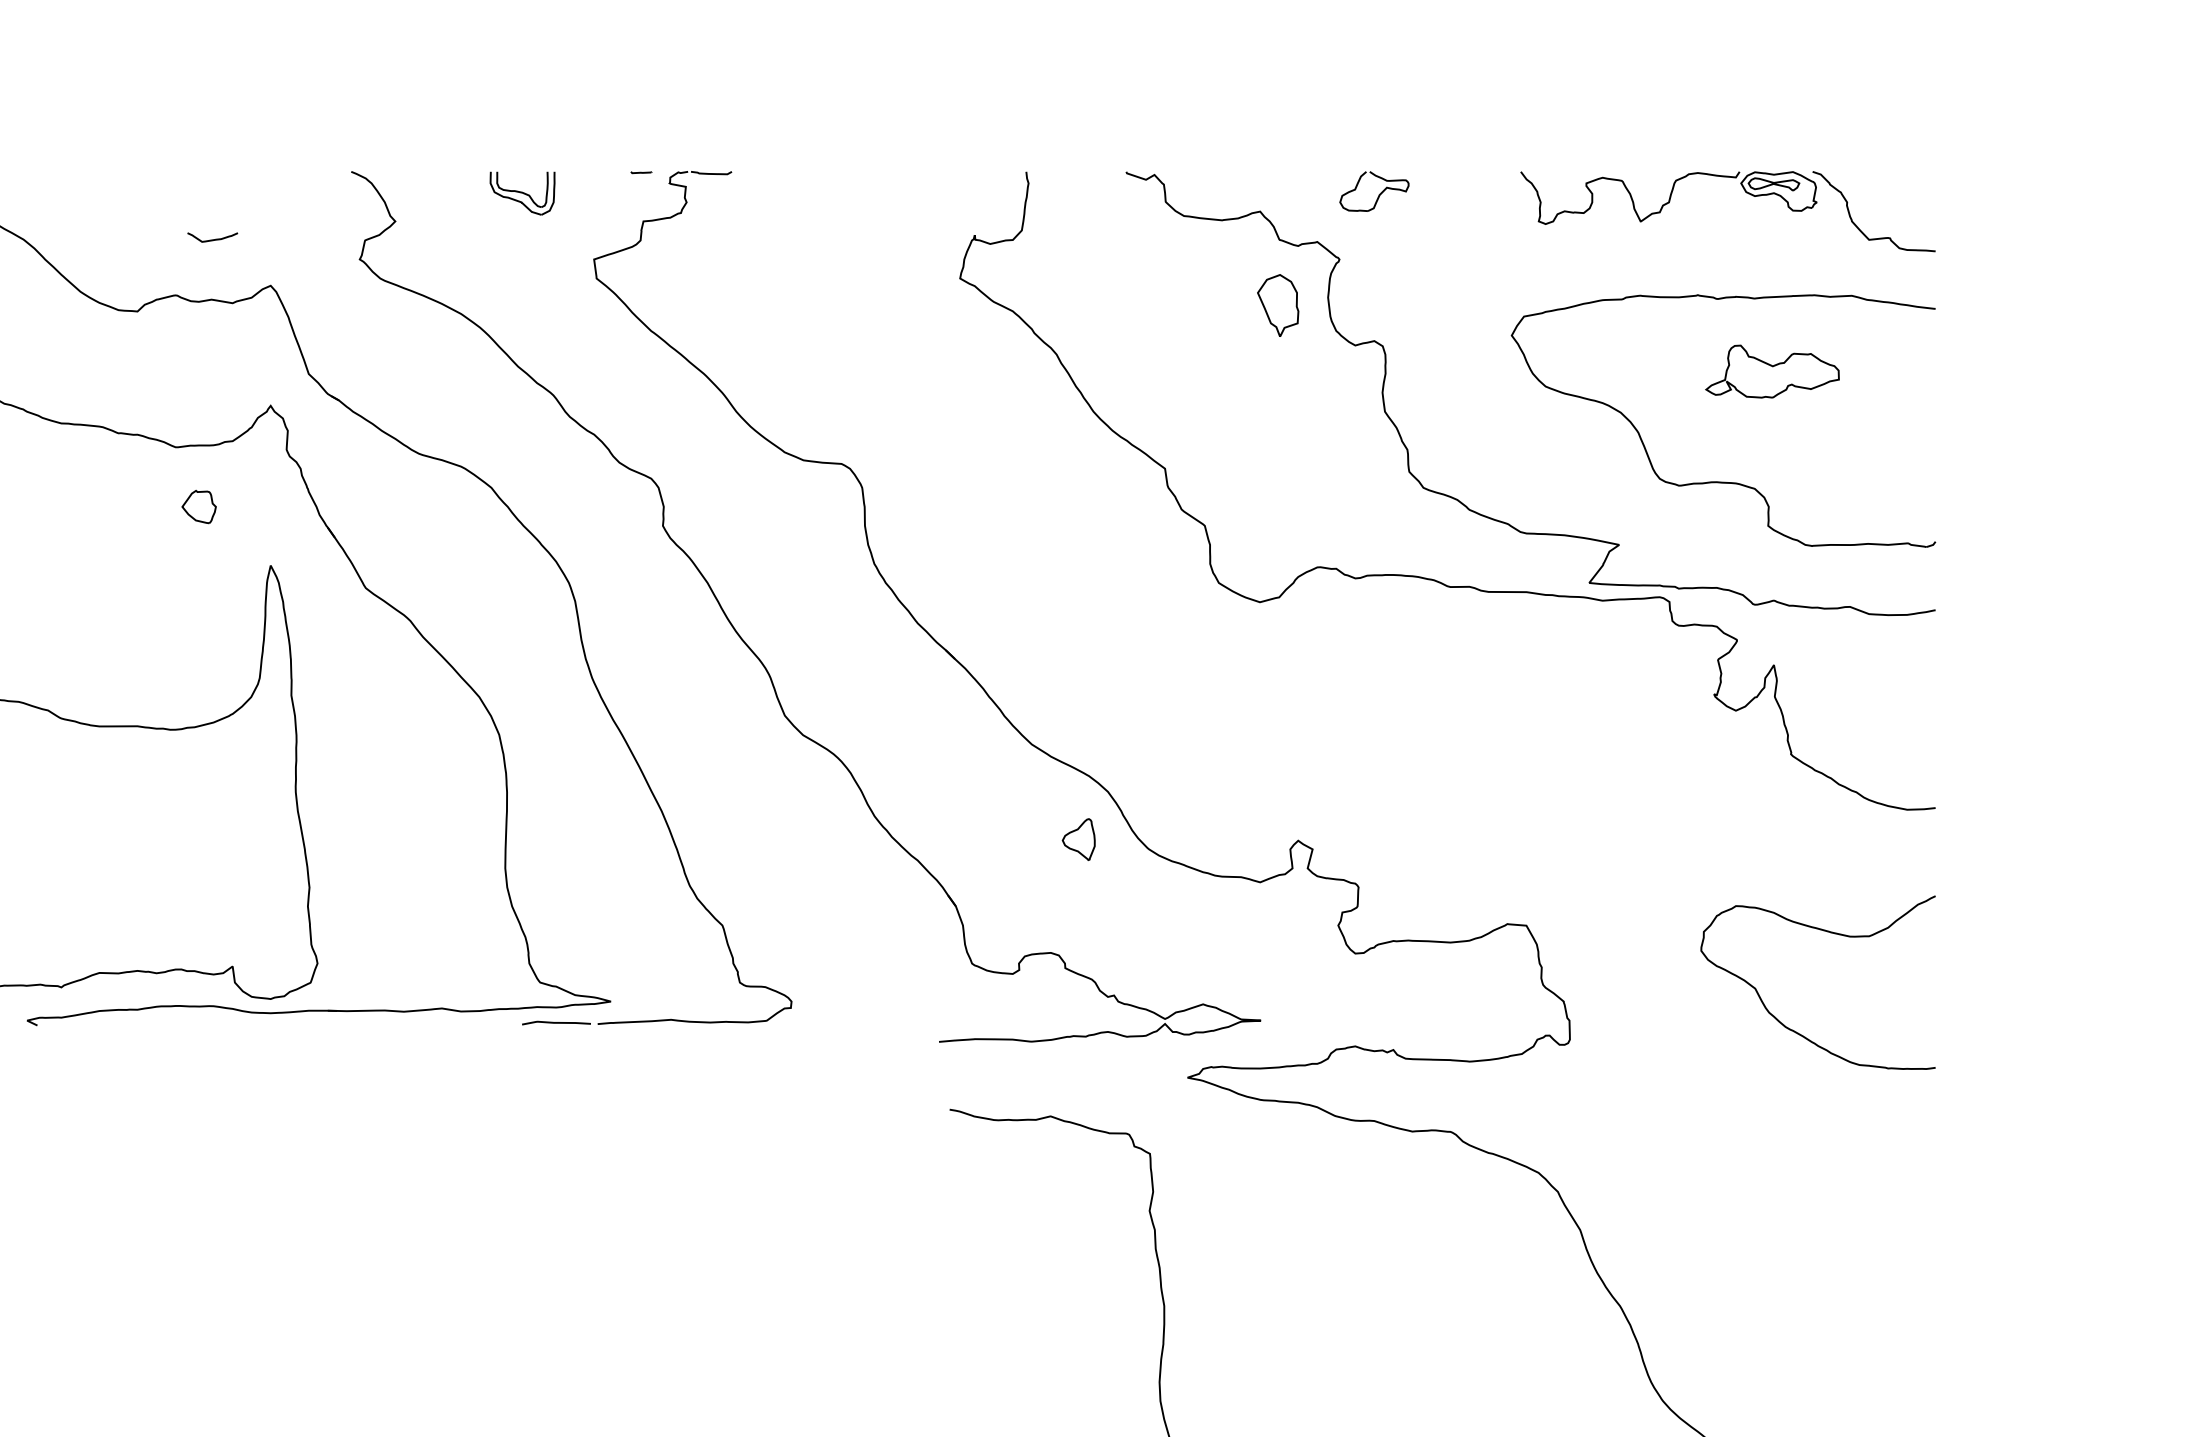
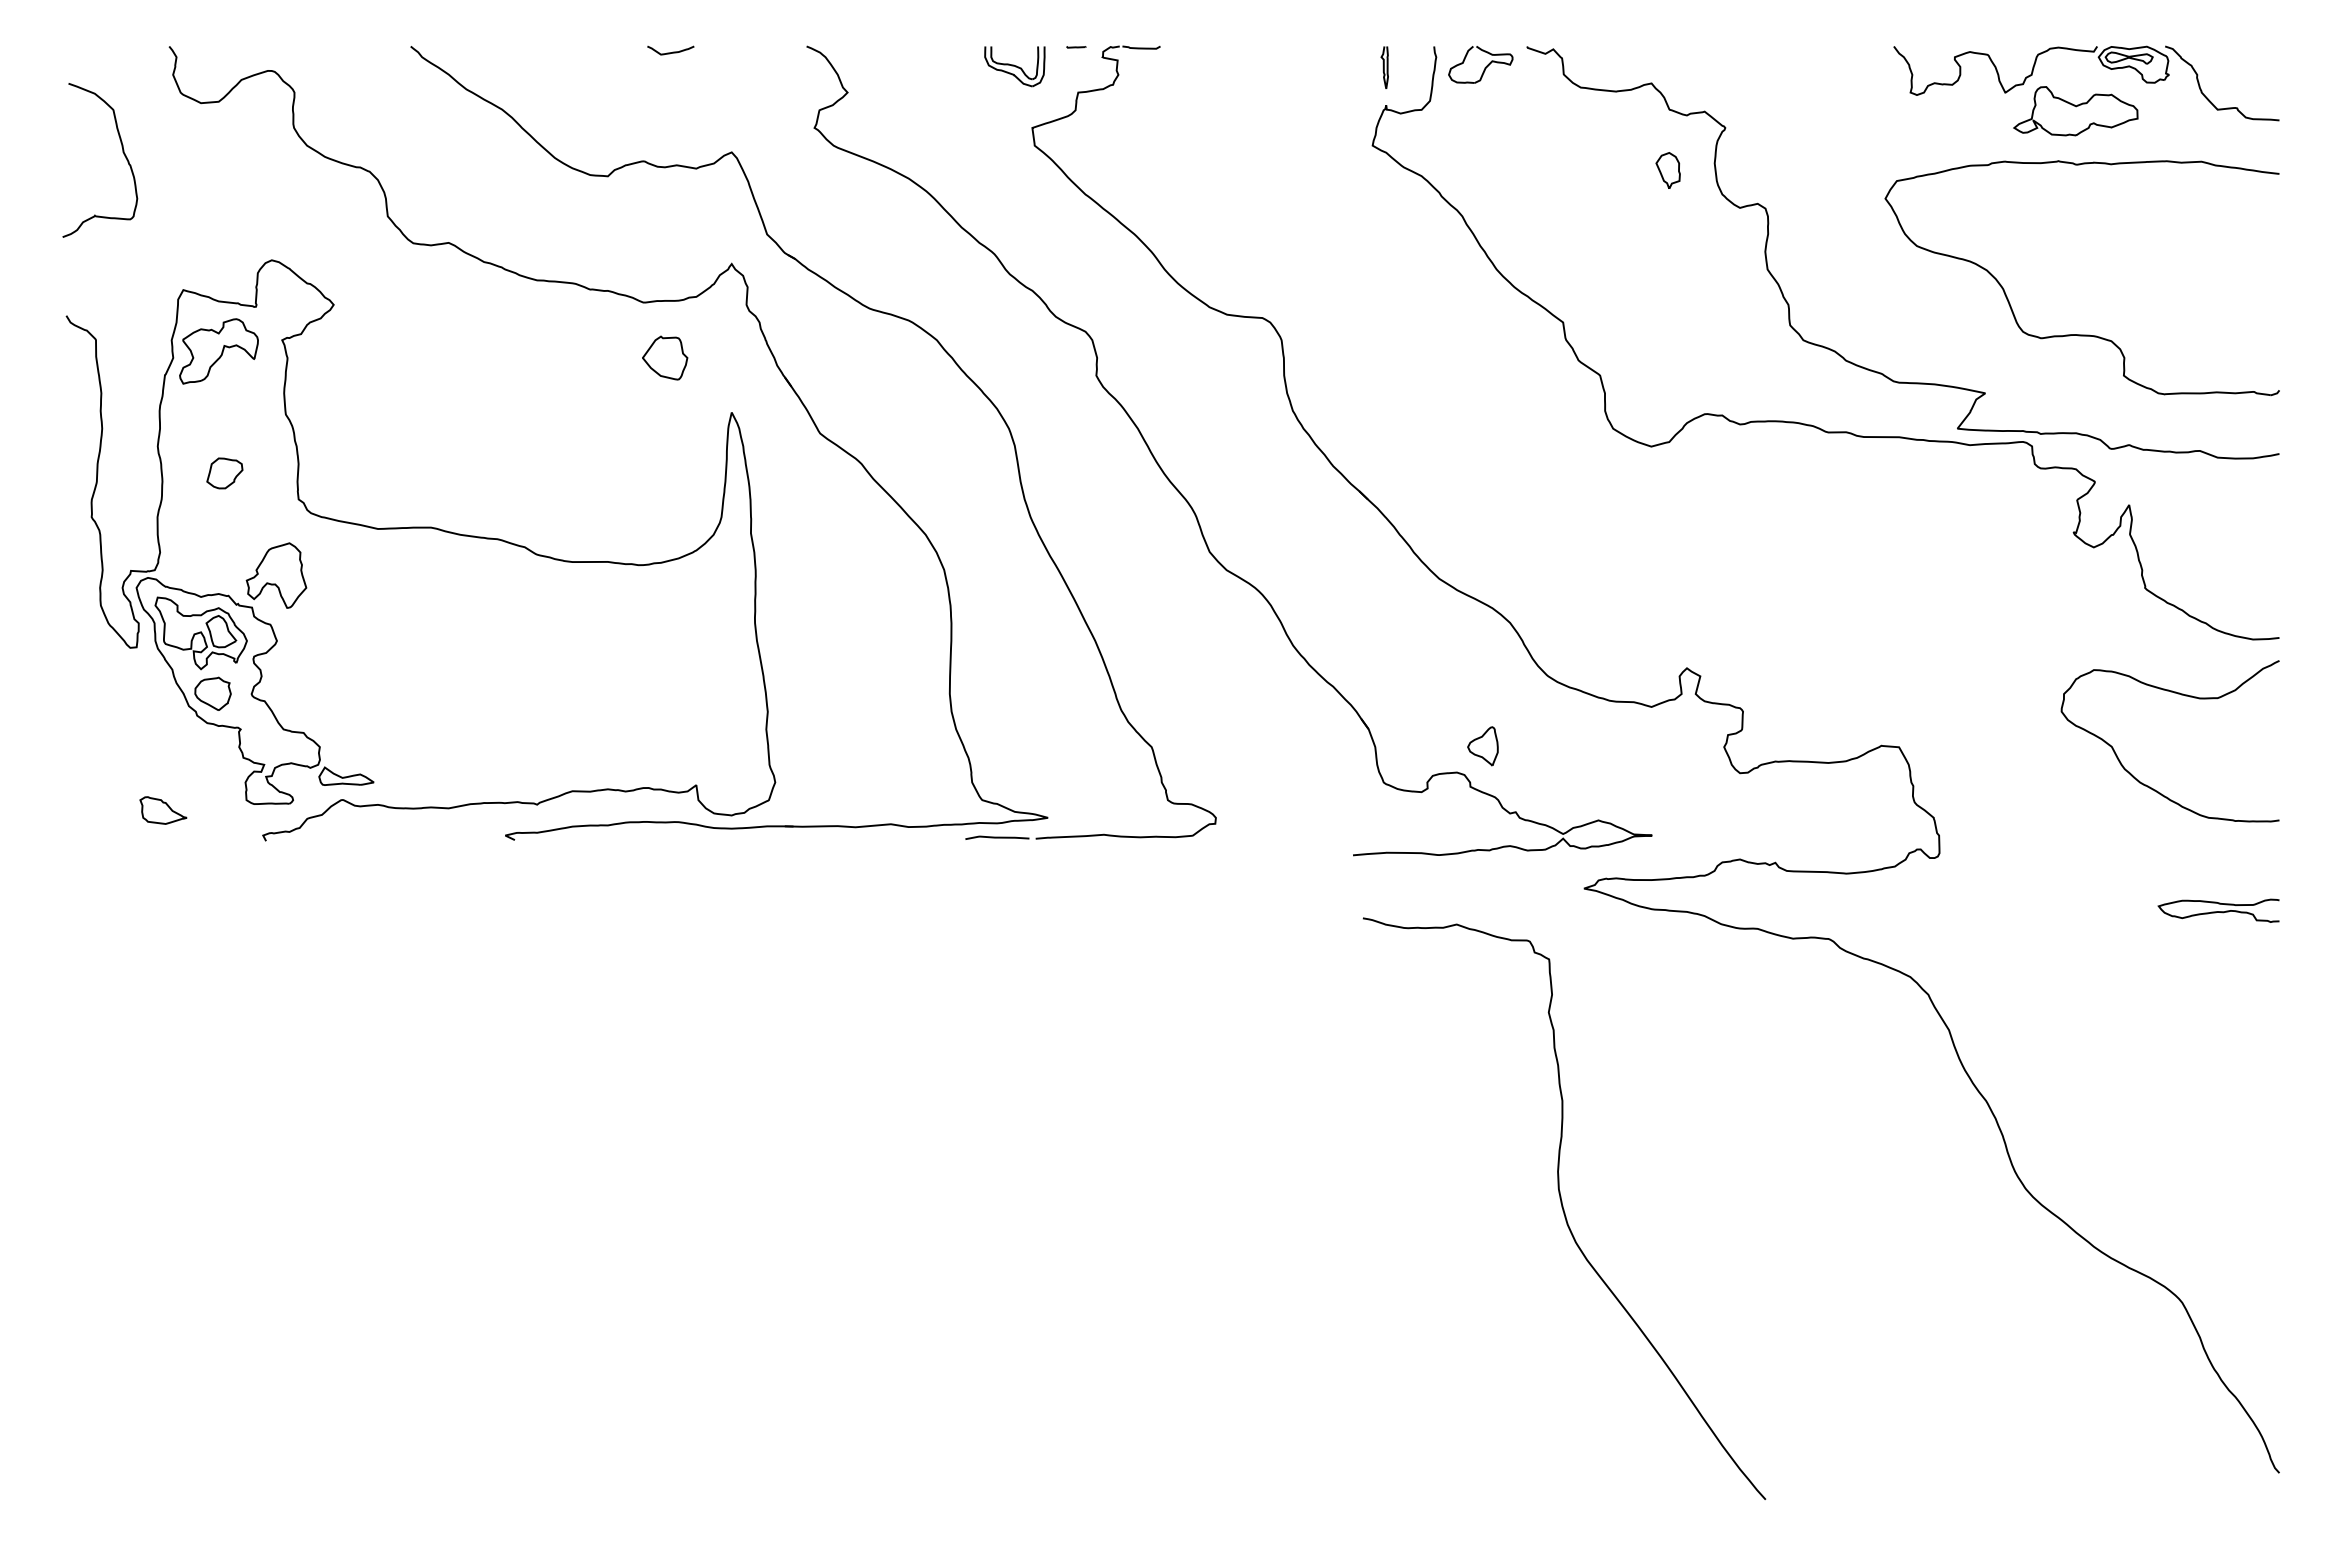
part: (1374, 191) -> (1480, 64), moved
part: (522, 193) -> (1014, 66), moved
curve: (972, 194) -> (1384, 67), added
curve: (212, 239) -> (670, 52), moved
part: (1277, 305) -> (1667, 170), size x0.62
part: (1772, 371) -> (2075, 111), moved
part: (199, 506) -> (665, 357), size x1.43
part: (1078, 839) -> (1482, 746), moved
curve: (1830, 933) -> (2181, 695), moved
curve: (1870, 1102) -> (2218, 911), added

